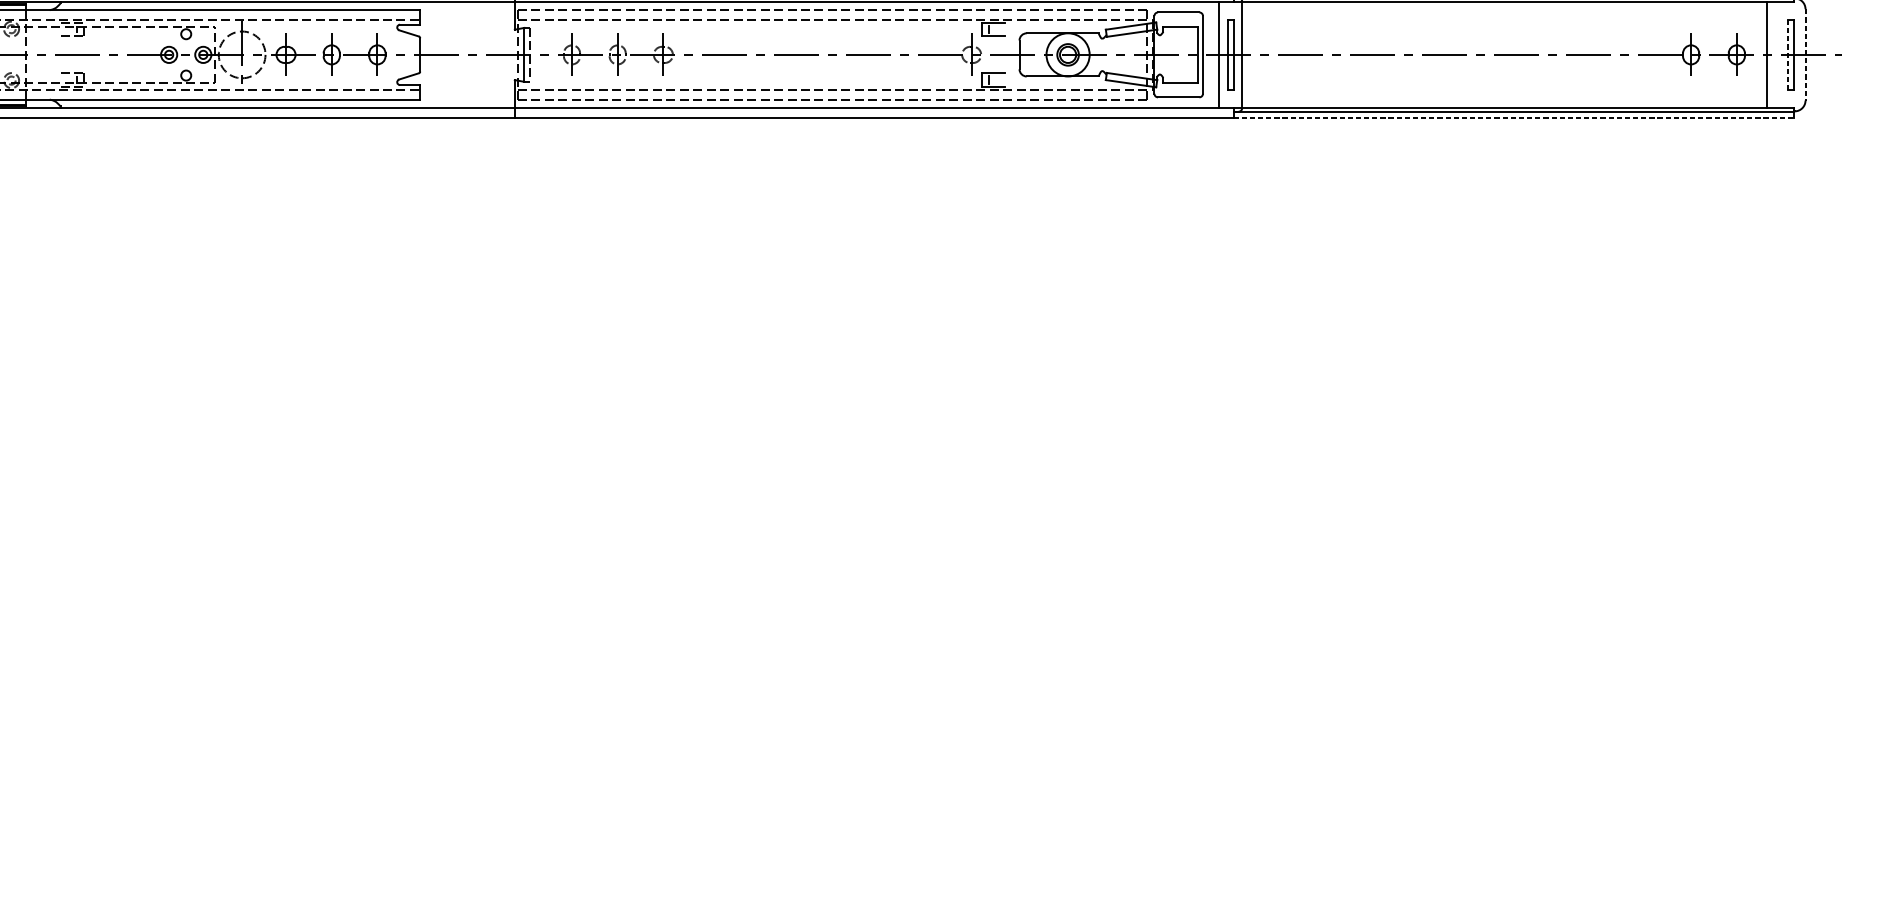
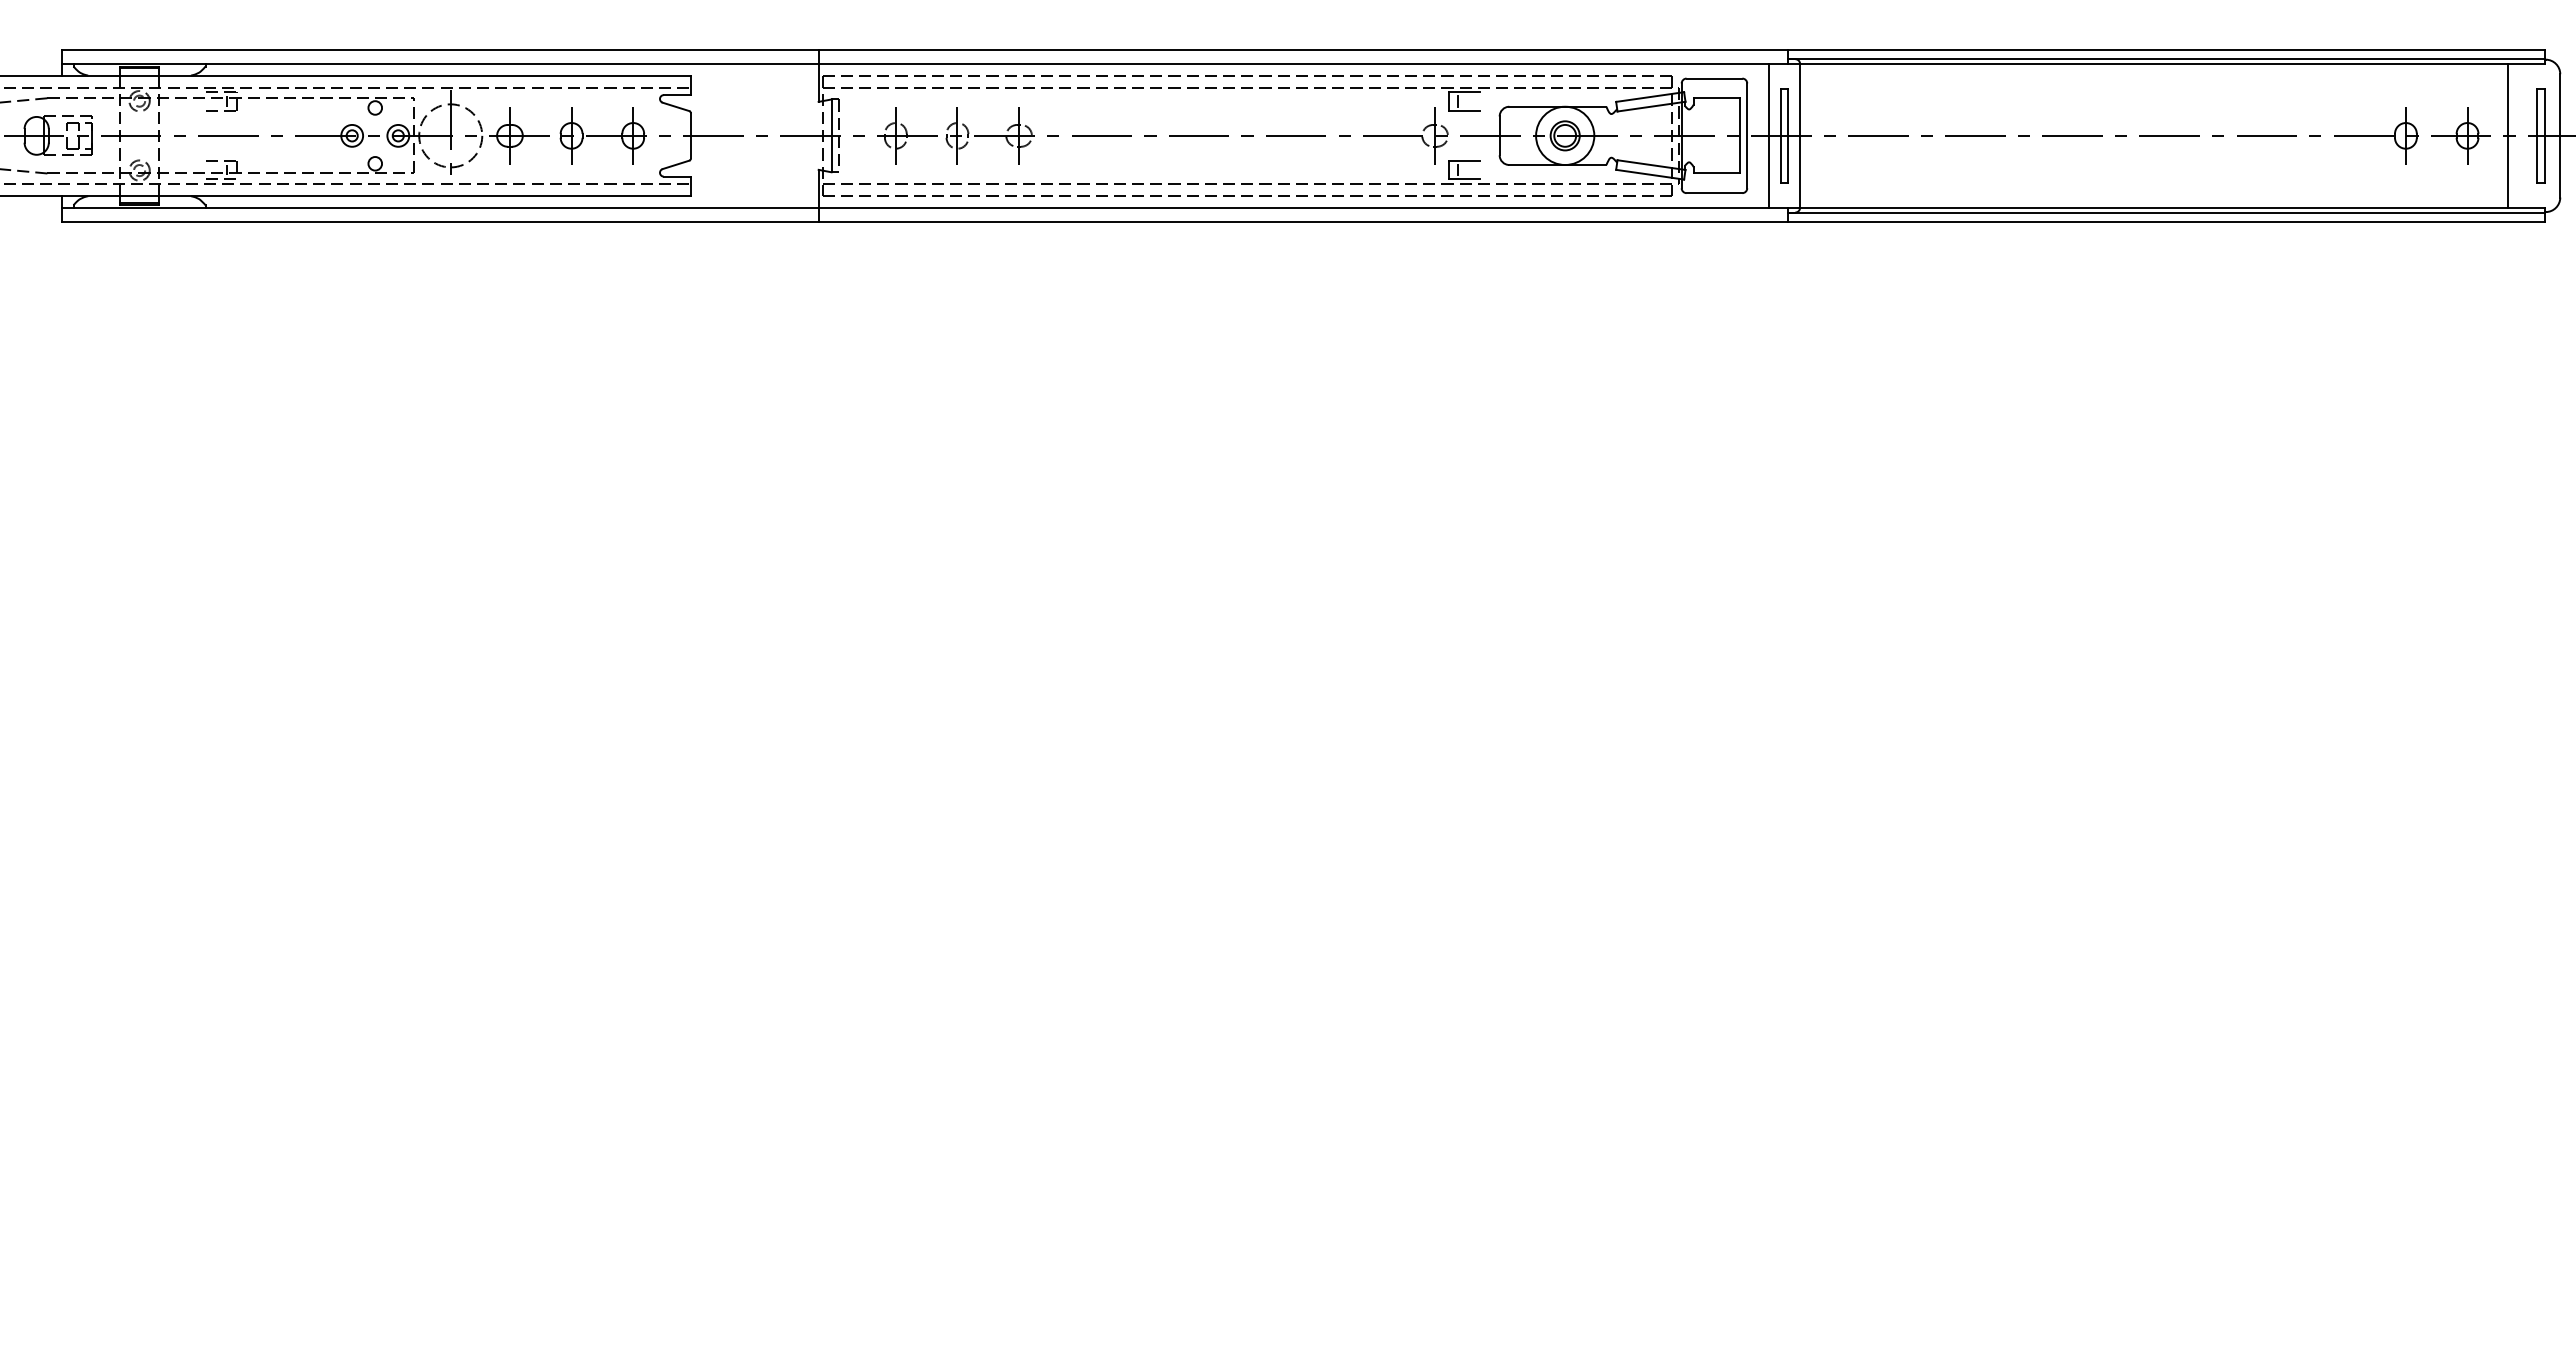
line: (1805, 54) -> (2560, 135), dashed -> solid
line: (1788, 55) -> (2537, 136), dashed -> solid
line: (1514, 118) -> (2167, 221), dashed -> solid

